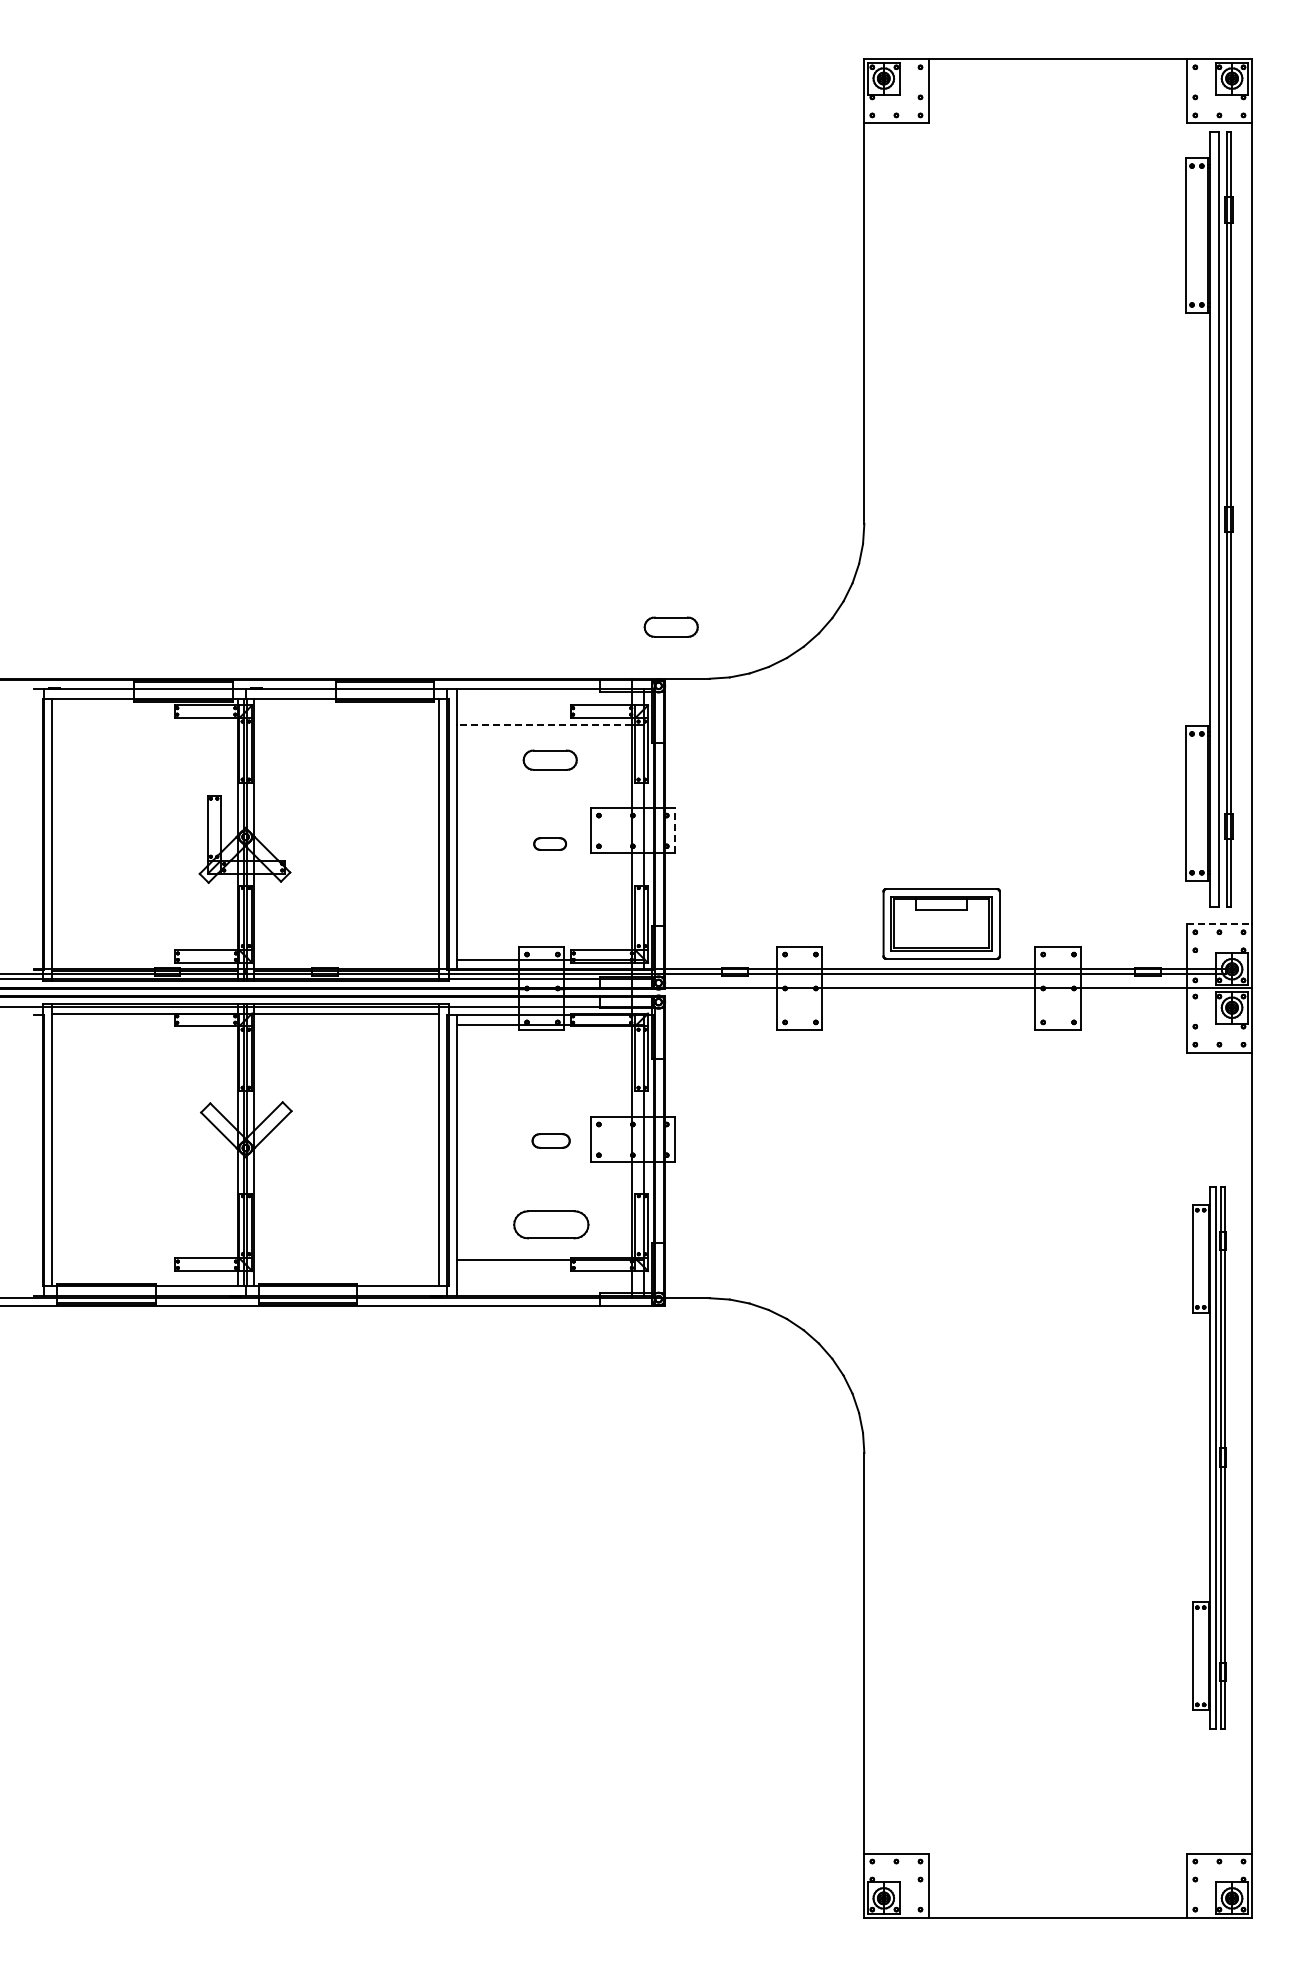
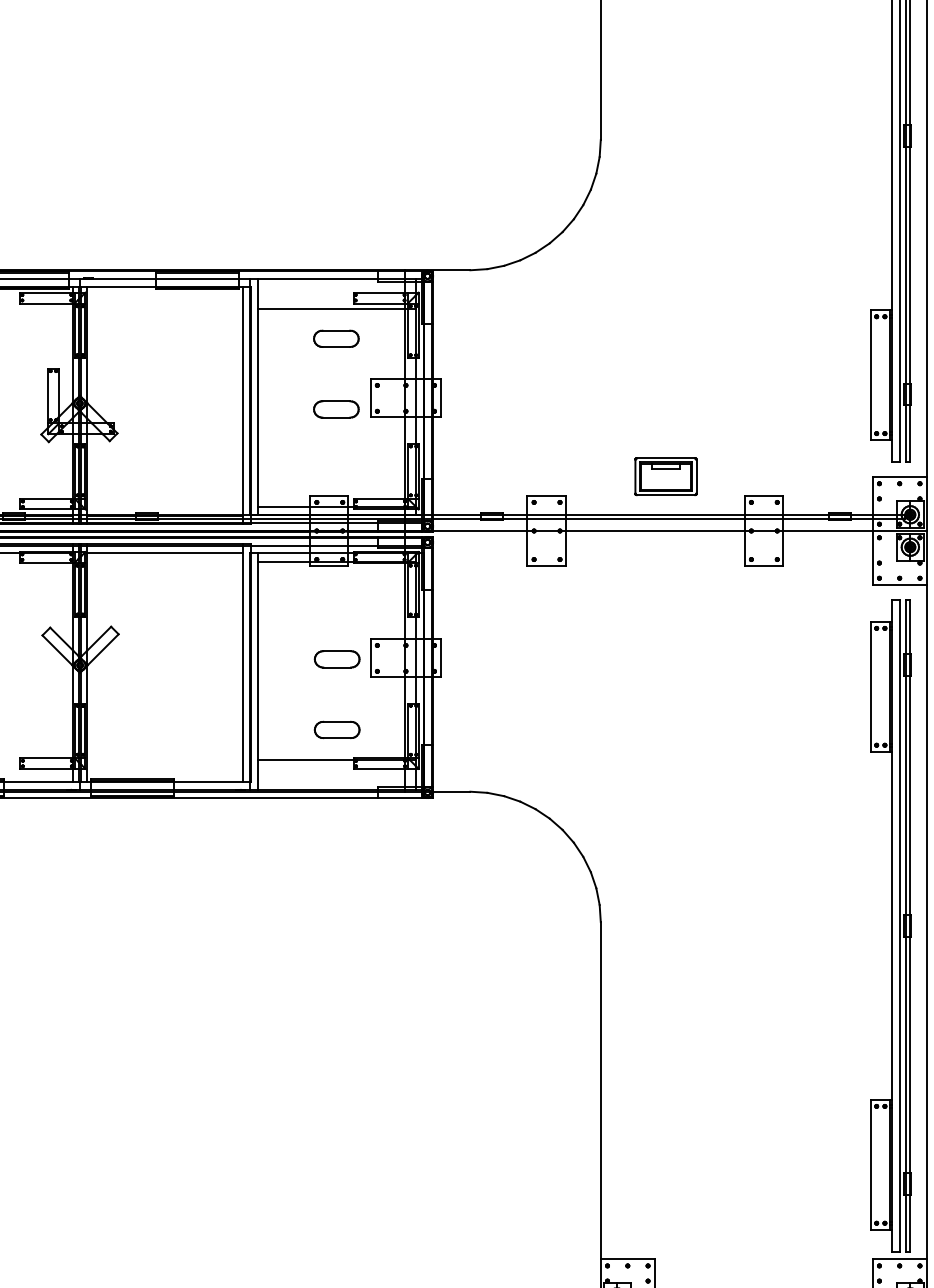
part: (670, 626) -> (437, 226), removed
line: (544, 724) -> (331, 308), dashed -> solid
line: (674, 830) -> (440, 398), dashed -> solid
part: (549, 843) -> (335, 408), size x1.67
part: (941, 923) -> (665, 476), size x0.62
line: (1219, 924) -> (899, 477), dashed -> solid
part: (550, 1140) -> (336, 658), size x1.43
part: (550, 1224) -> (336, 729), size x0.71
part: (1209, 1457) -> (891, 925), size x1.43

